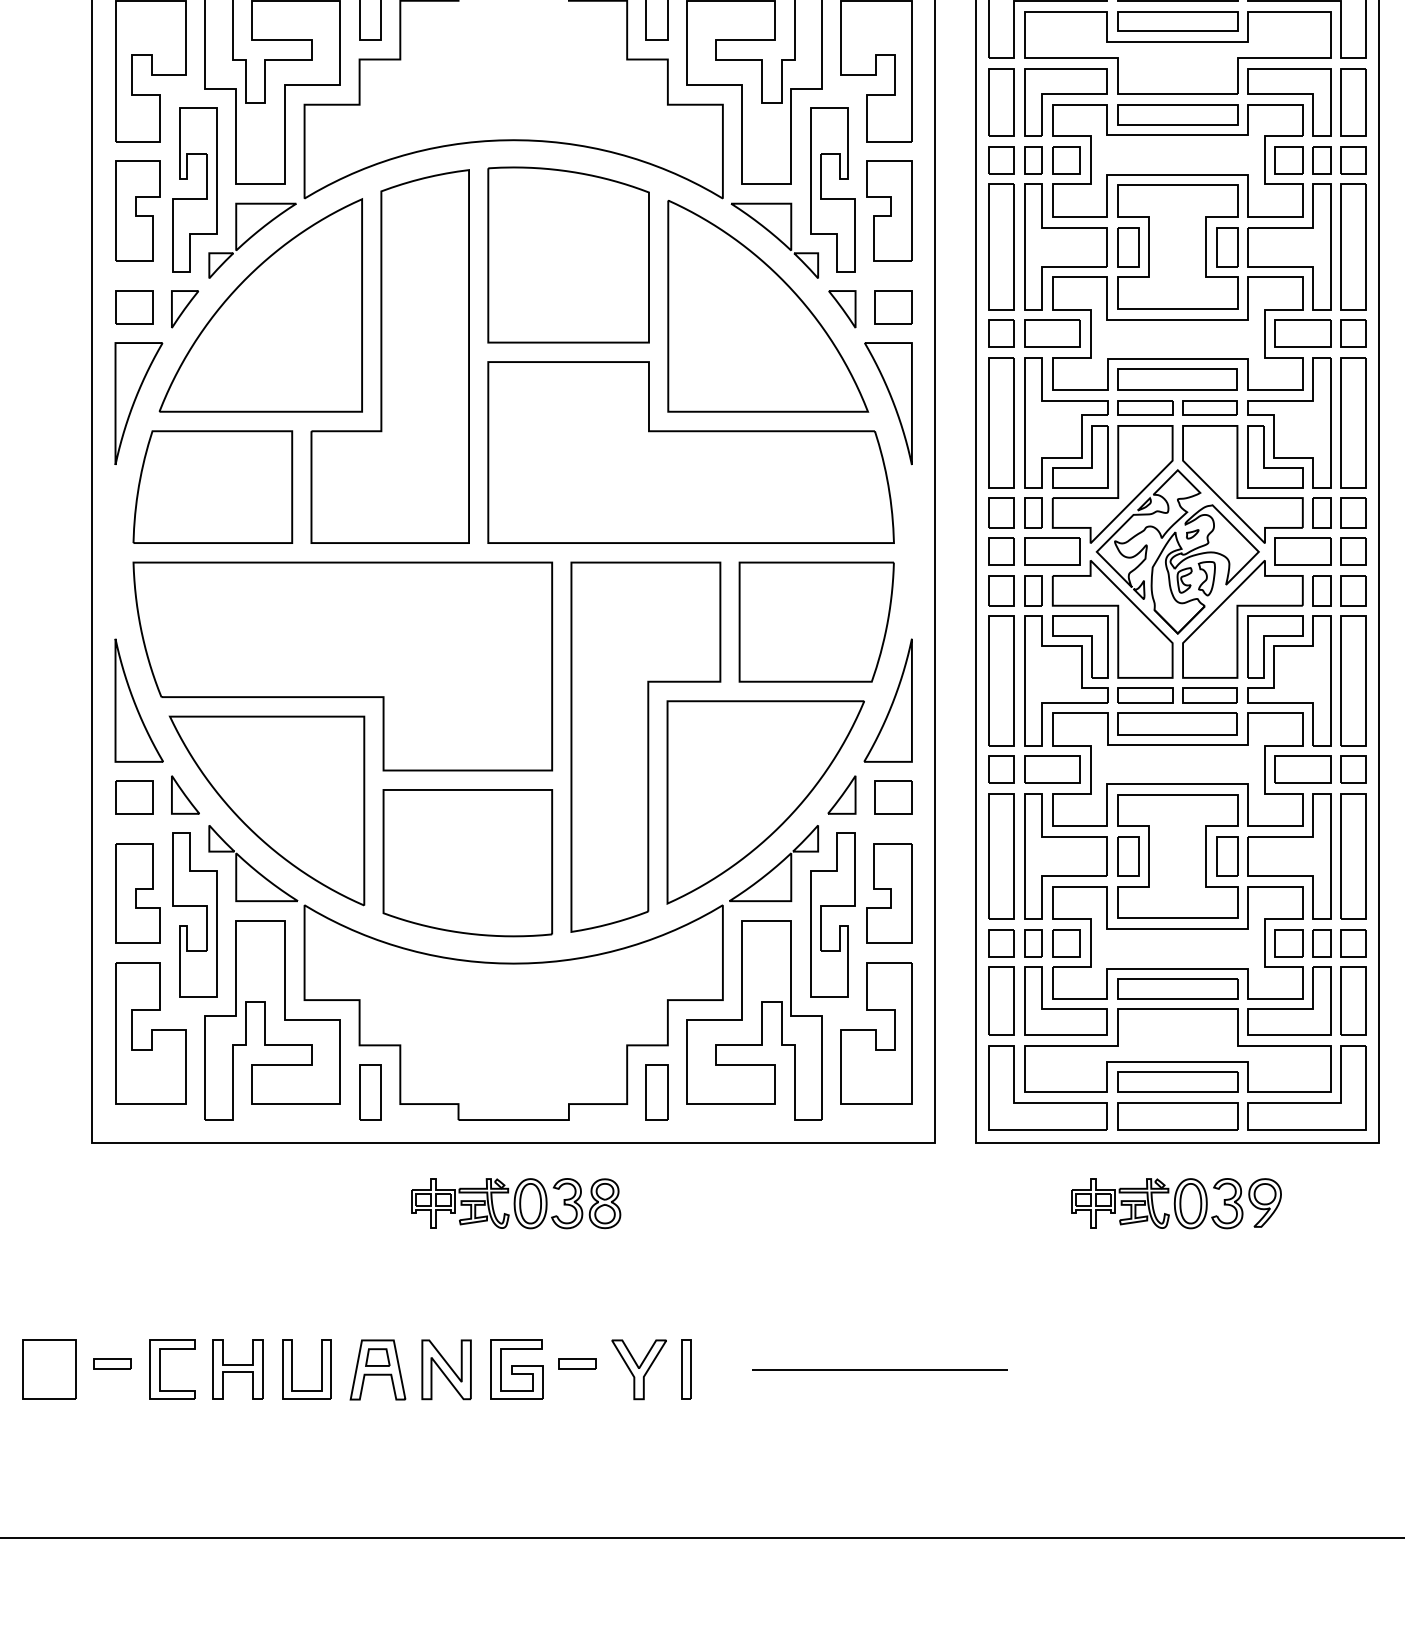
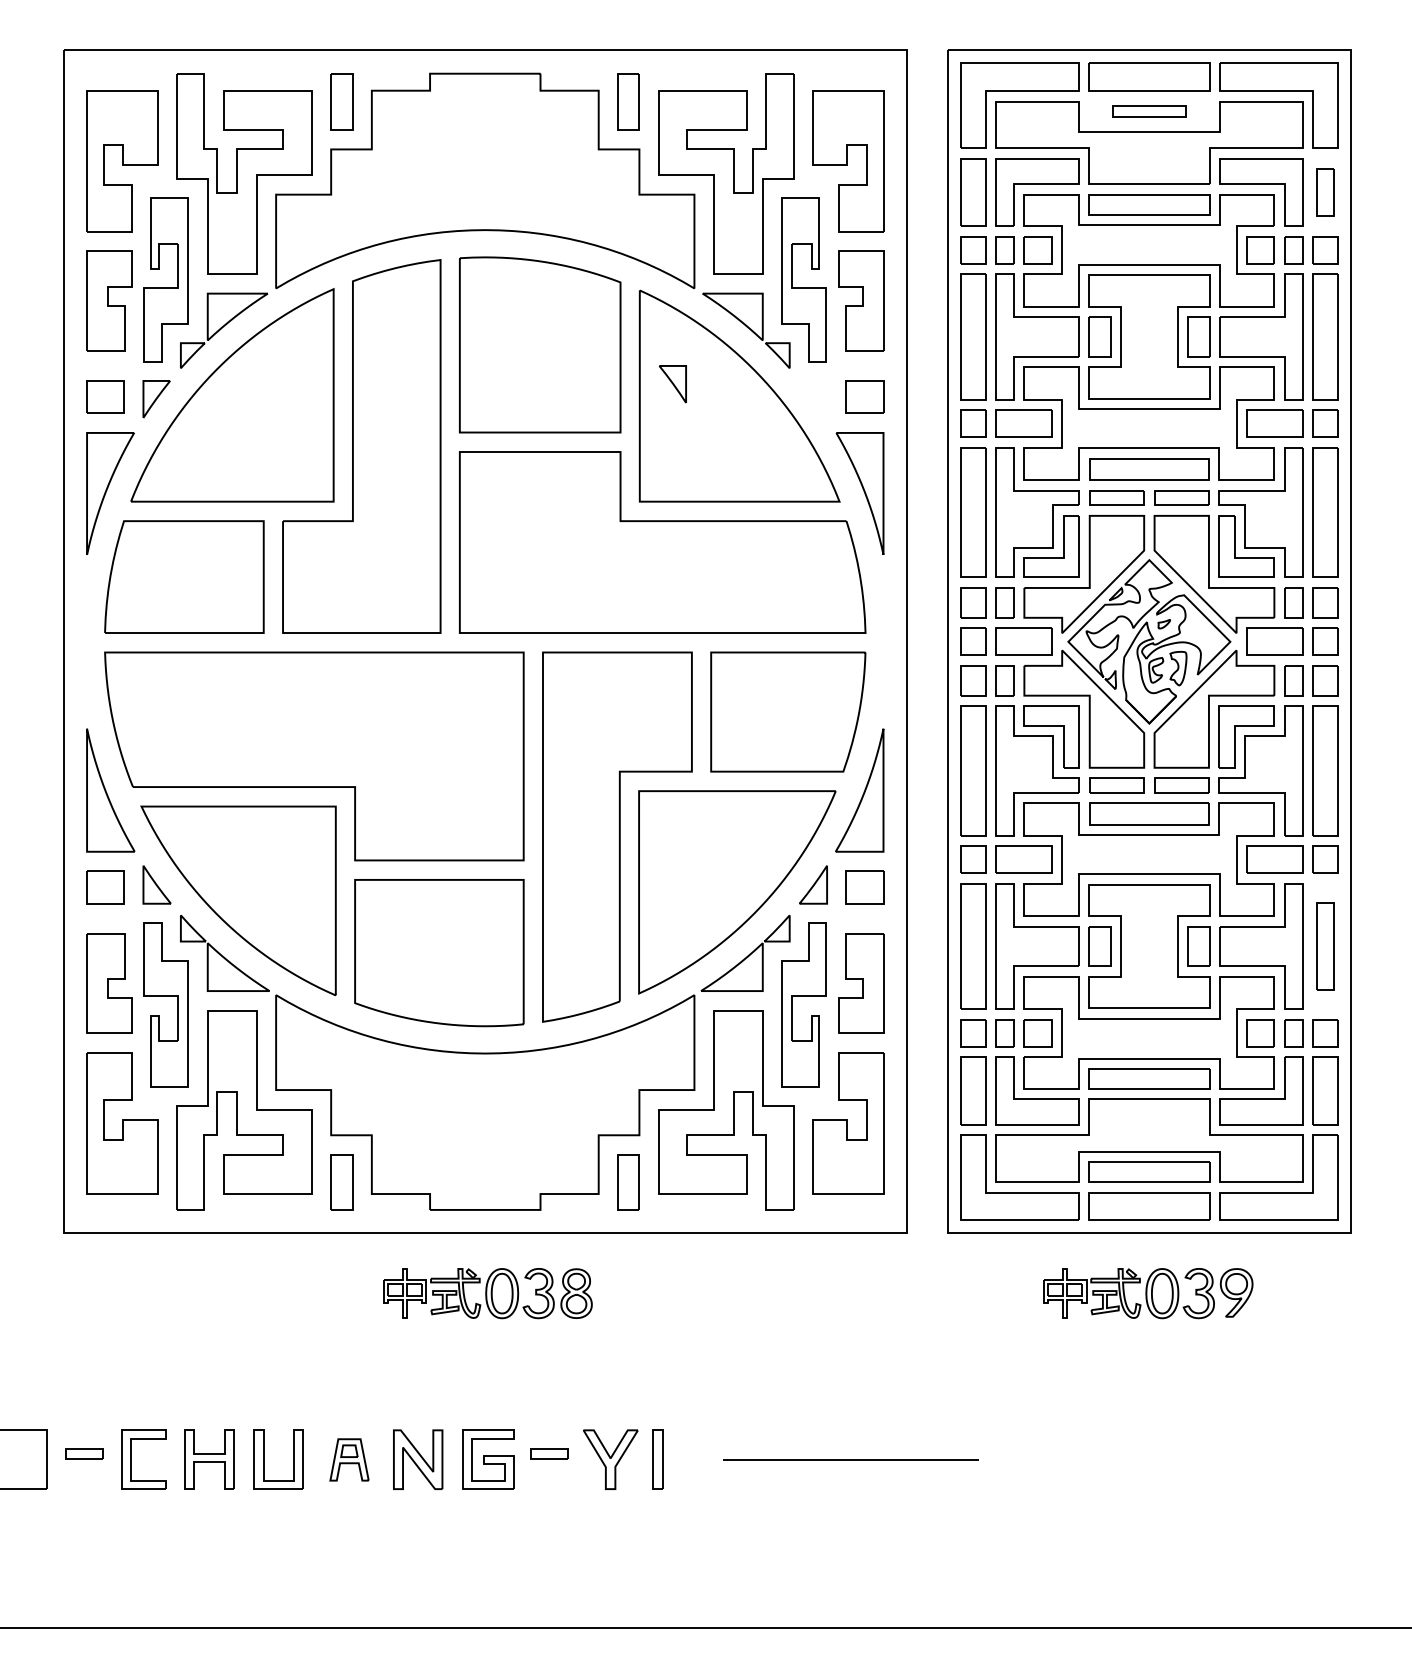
part: (1177, 21) -> (1149, 111), size x0.6
part: (1353, 102) -> (1325, 192), size x0.7
part: (841, 309) -> (672, 384), moved
part: (1353, 856) -> (1325, 946), size x0.7
part: (377, 1369) -> (349, 1459), size x0.7

